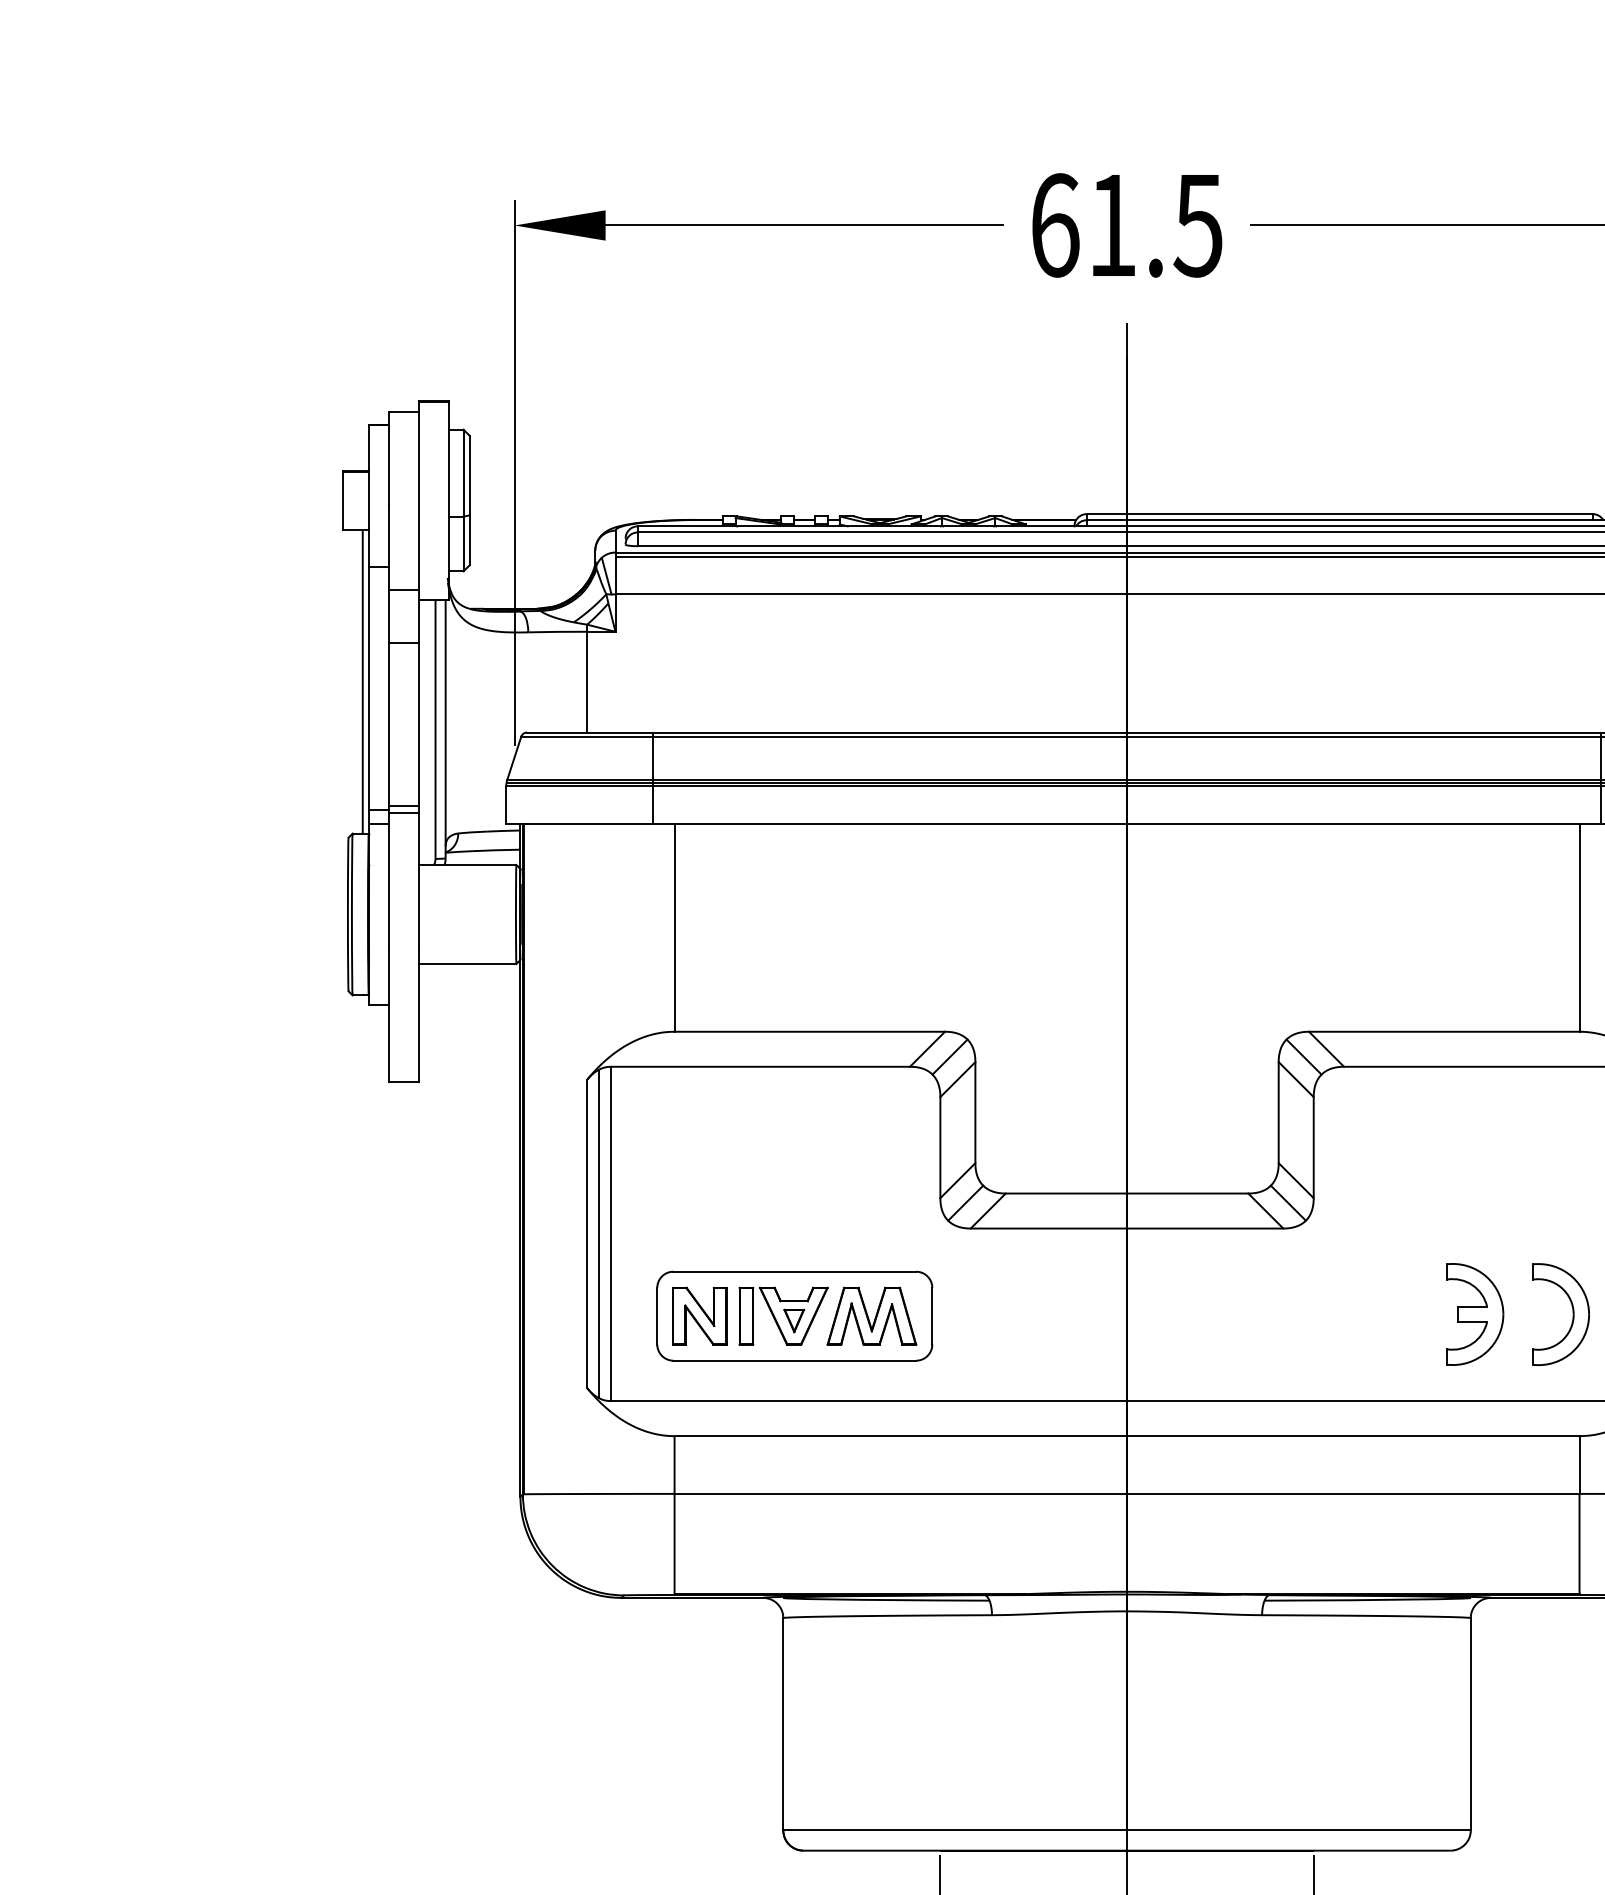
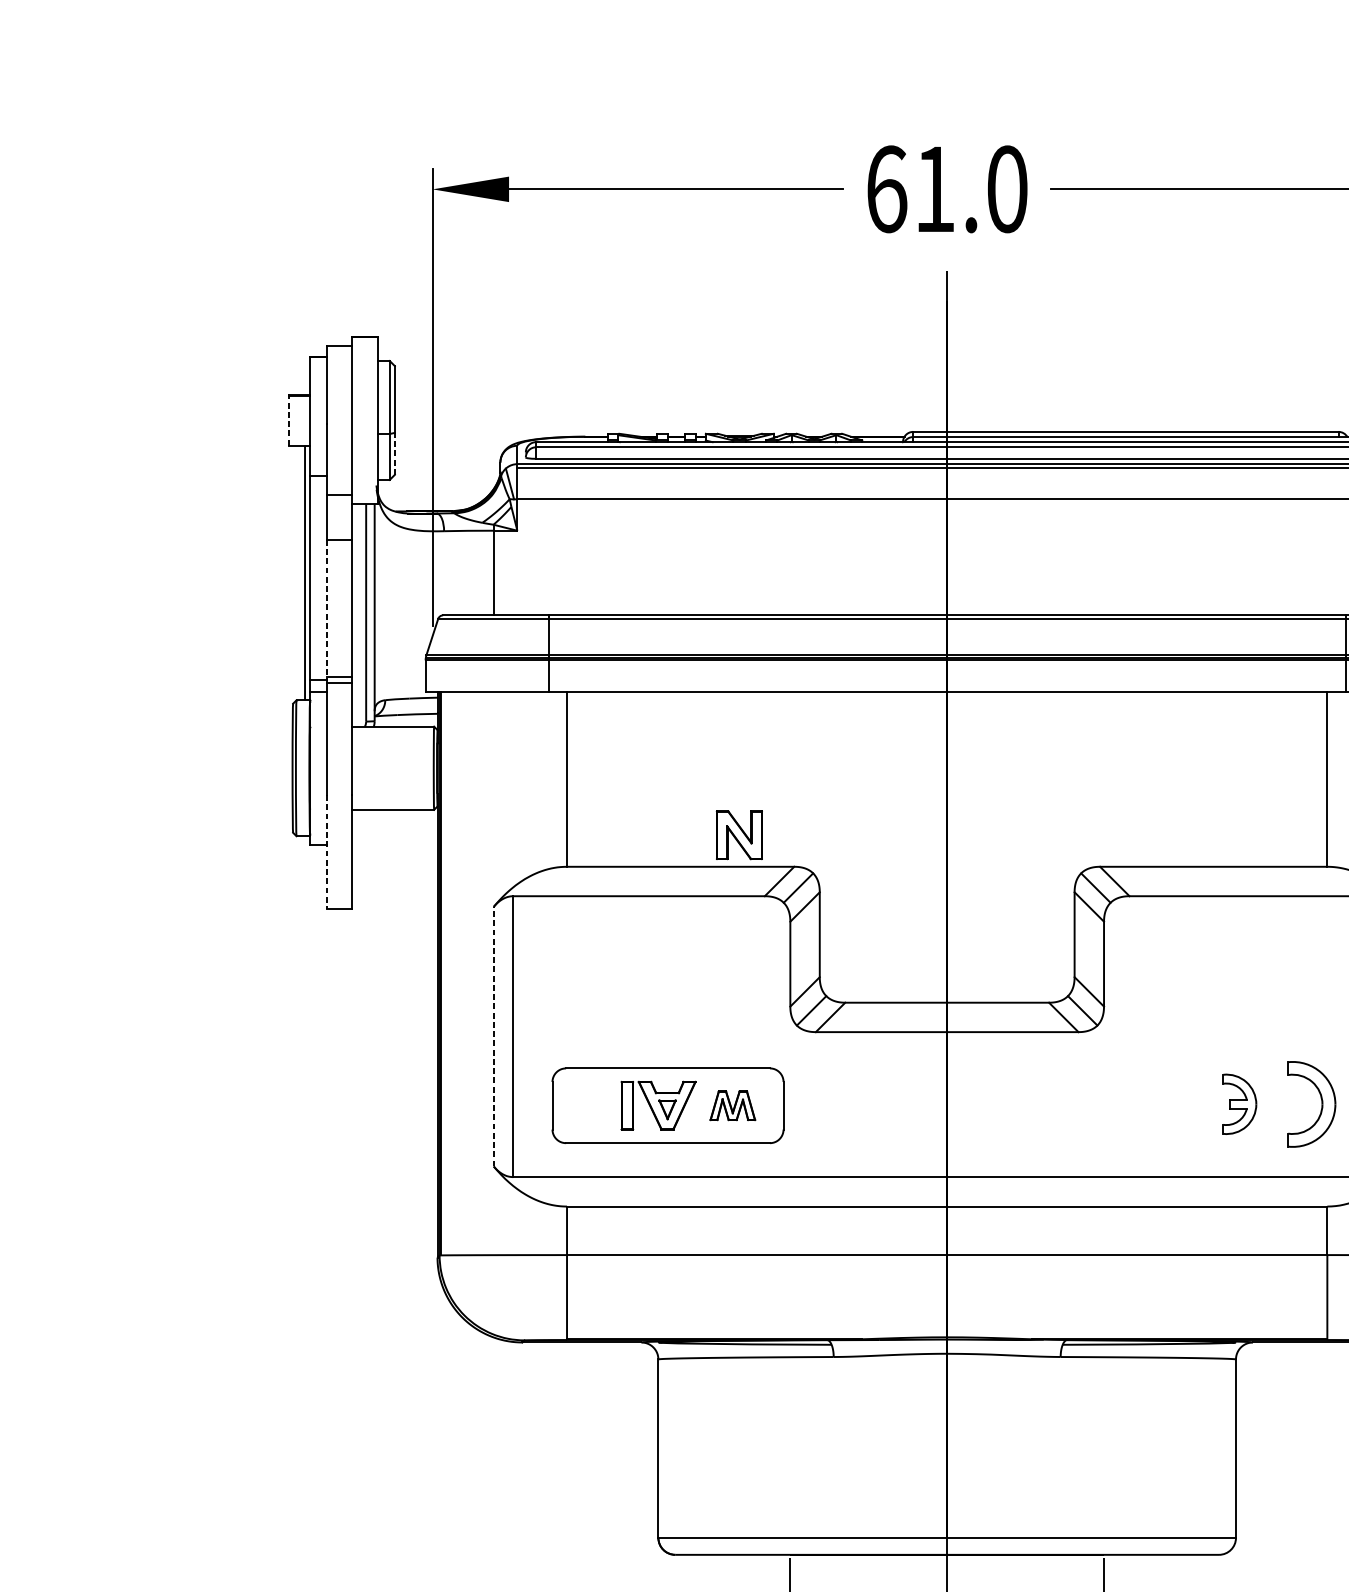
text: (1197, 225) -> (1006, 189), 61.5 -> 61.0
line: (343, 500) -> (288, 420), solid -> dashed
line: (469, 540) -> (394, 454), solid -> dashed
line: (389, 728) -> (327, 611), solid -> dashed
line: (389, 1014) -> (327, 852), solid -> dashed
line: (587, 1233) -> (493, 1036), solid -> dashed
line: (598, 1233) -> (503, 1036), removed
part: (1475, 1314) -> (1239, 1104), size x0.7
part: (699, 1315) -> (739, 834), moved
part: (871, 1315) -> (732, 1105), size x0.6

